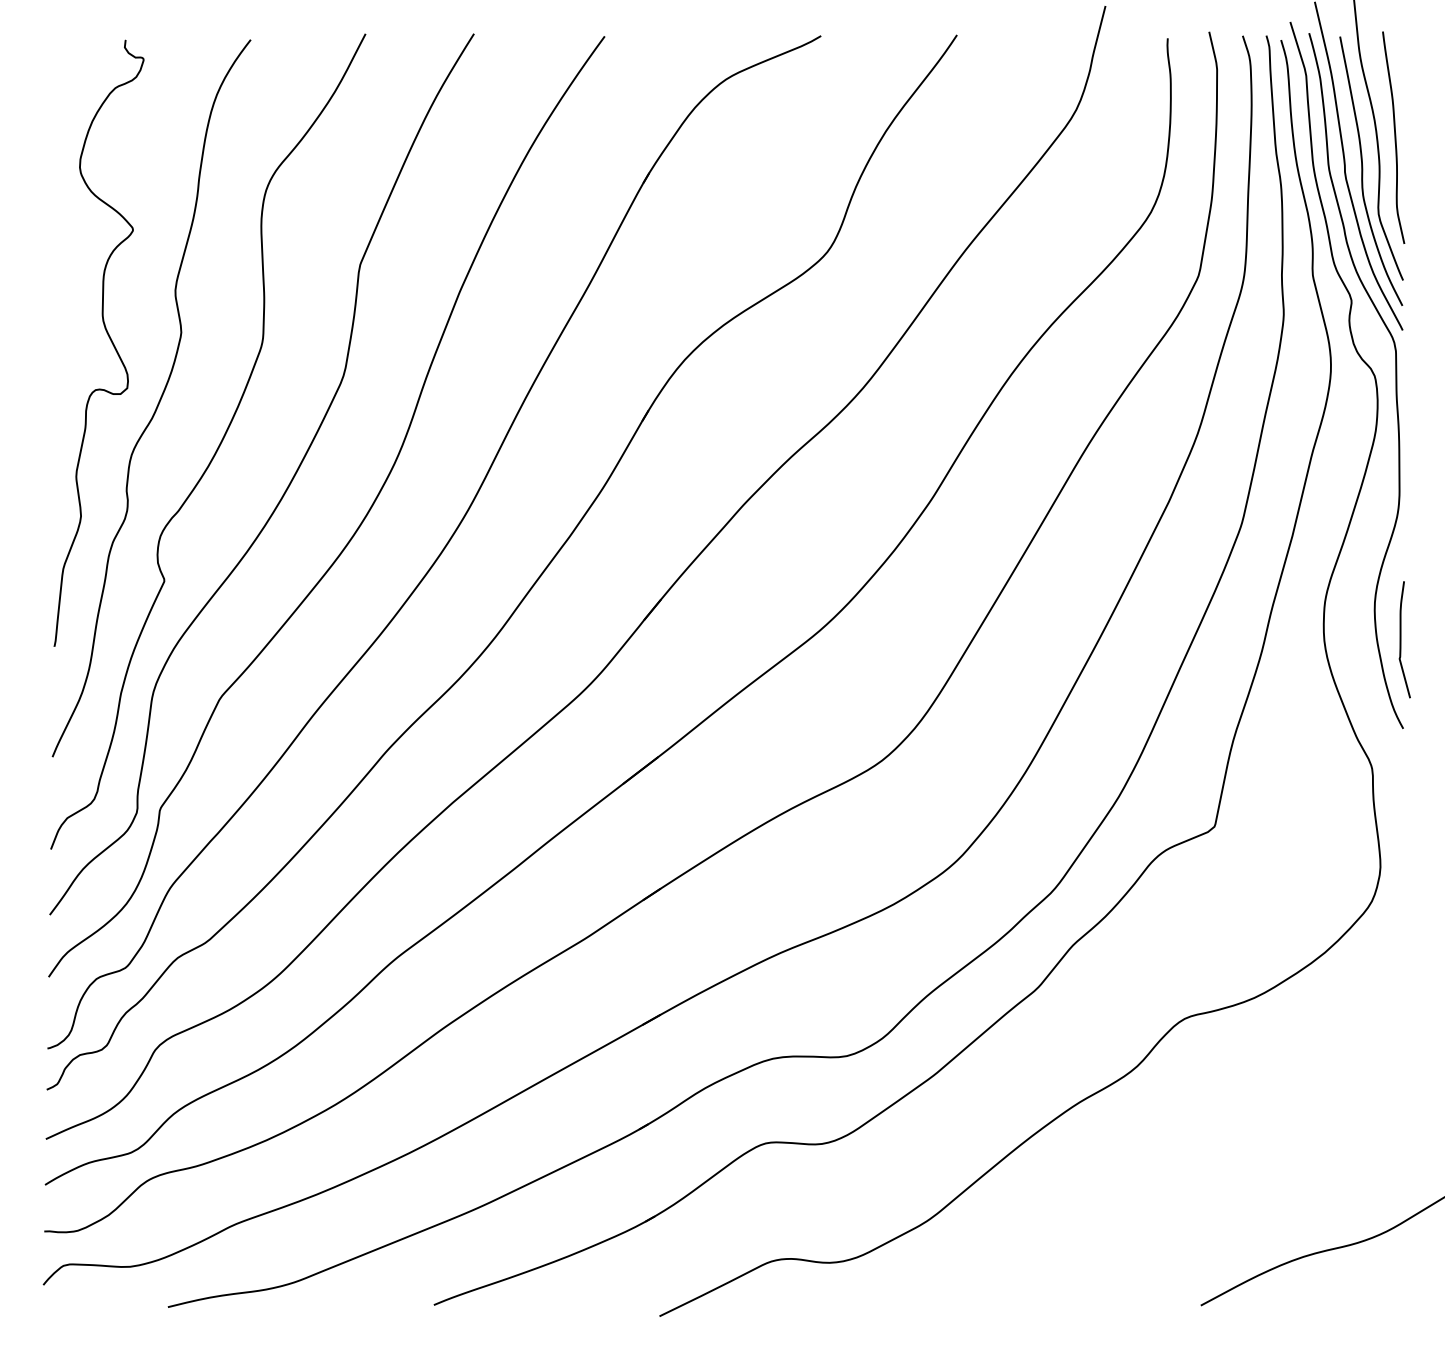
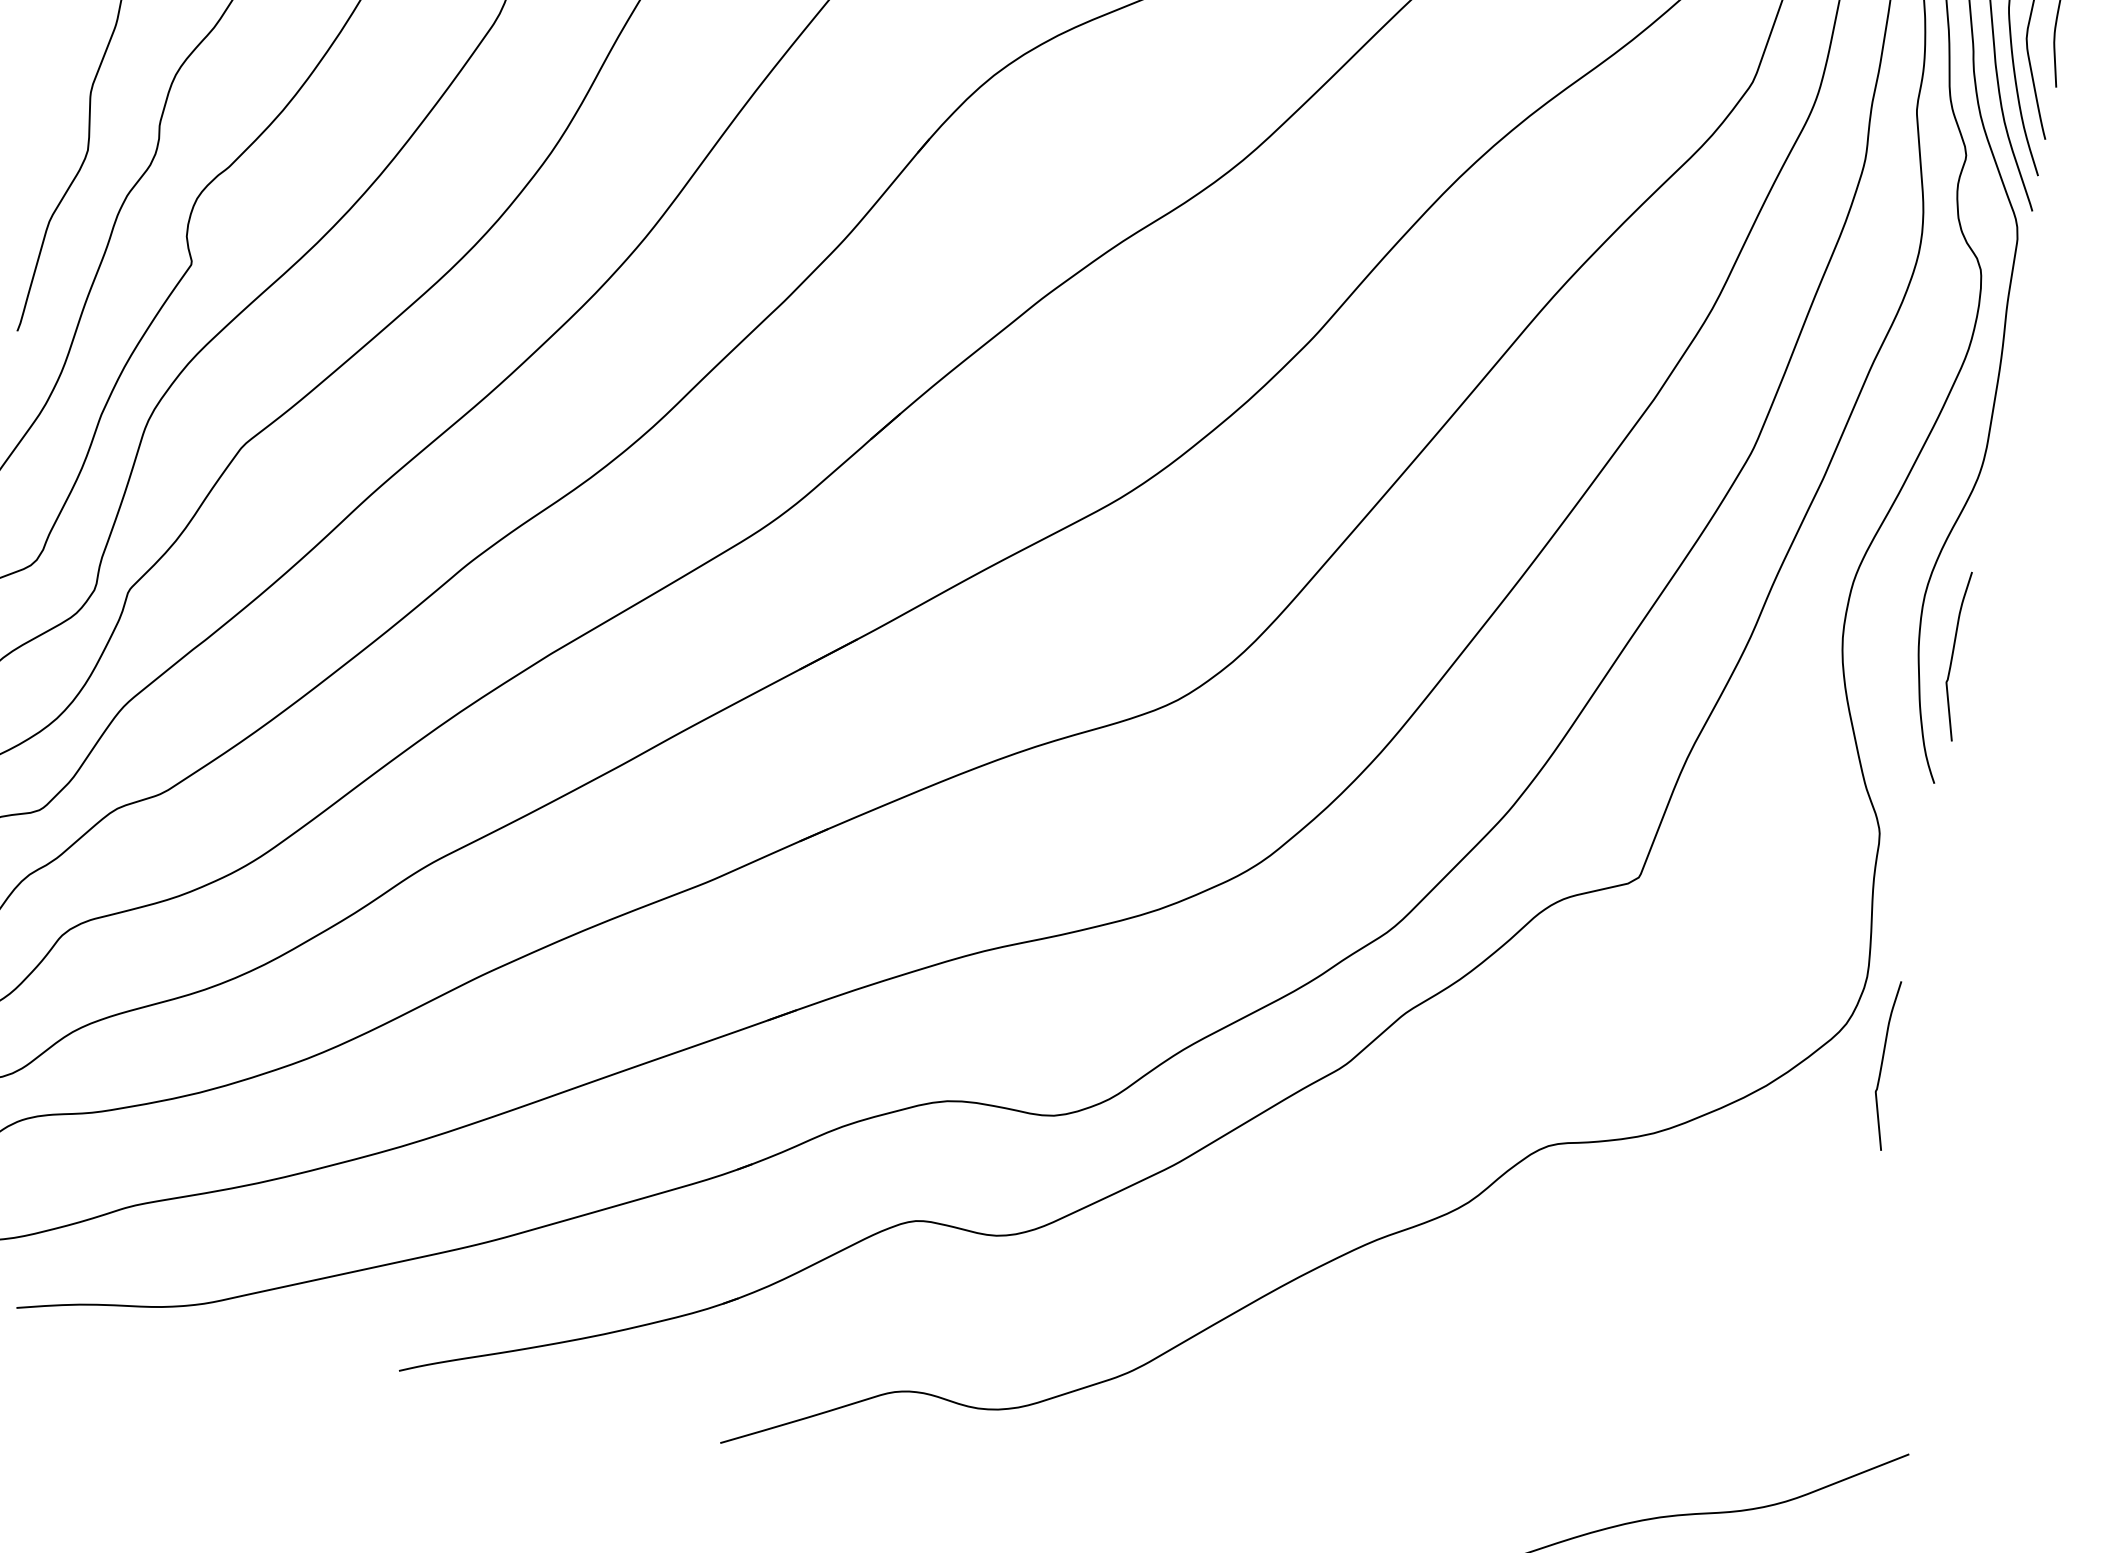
curve: (1401, 924) -> (1883, 1064), added

